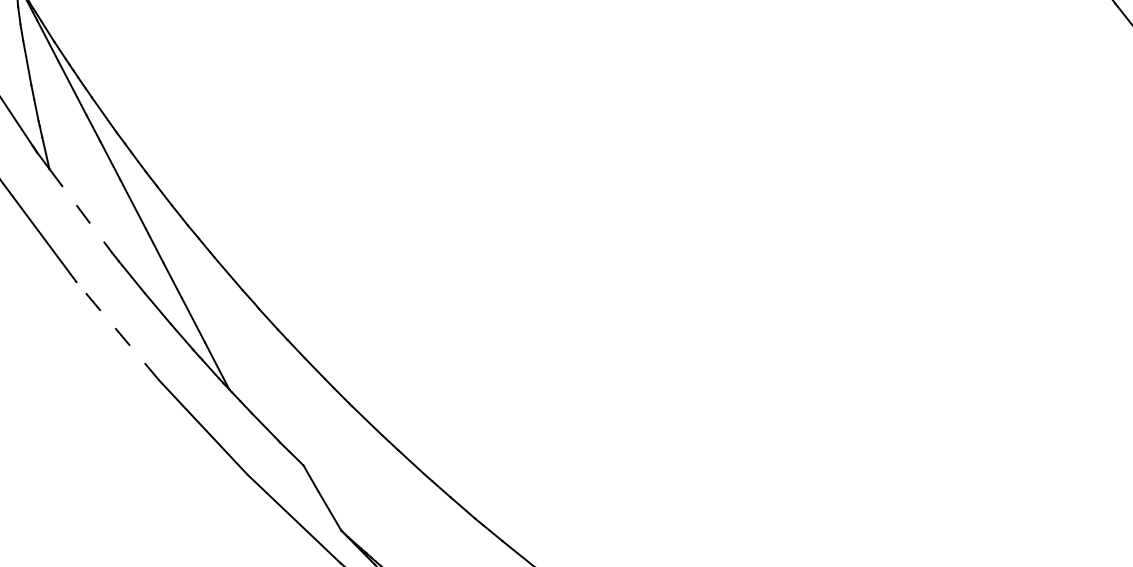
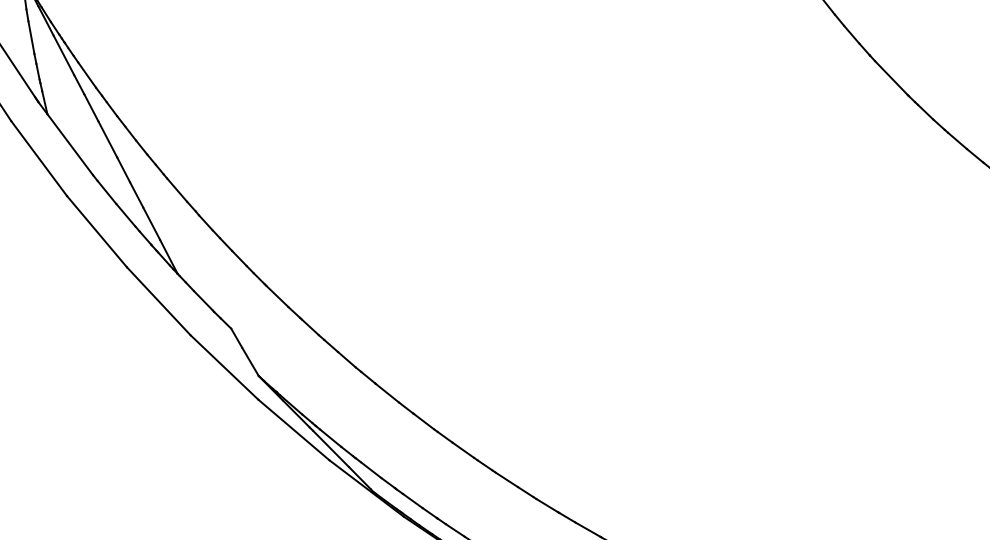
line: (81, 210) -> (70, 144), dashed -> solid
line: (118, 331) -> (97, 231), dashed -> solid

